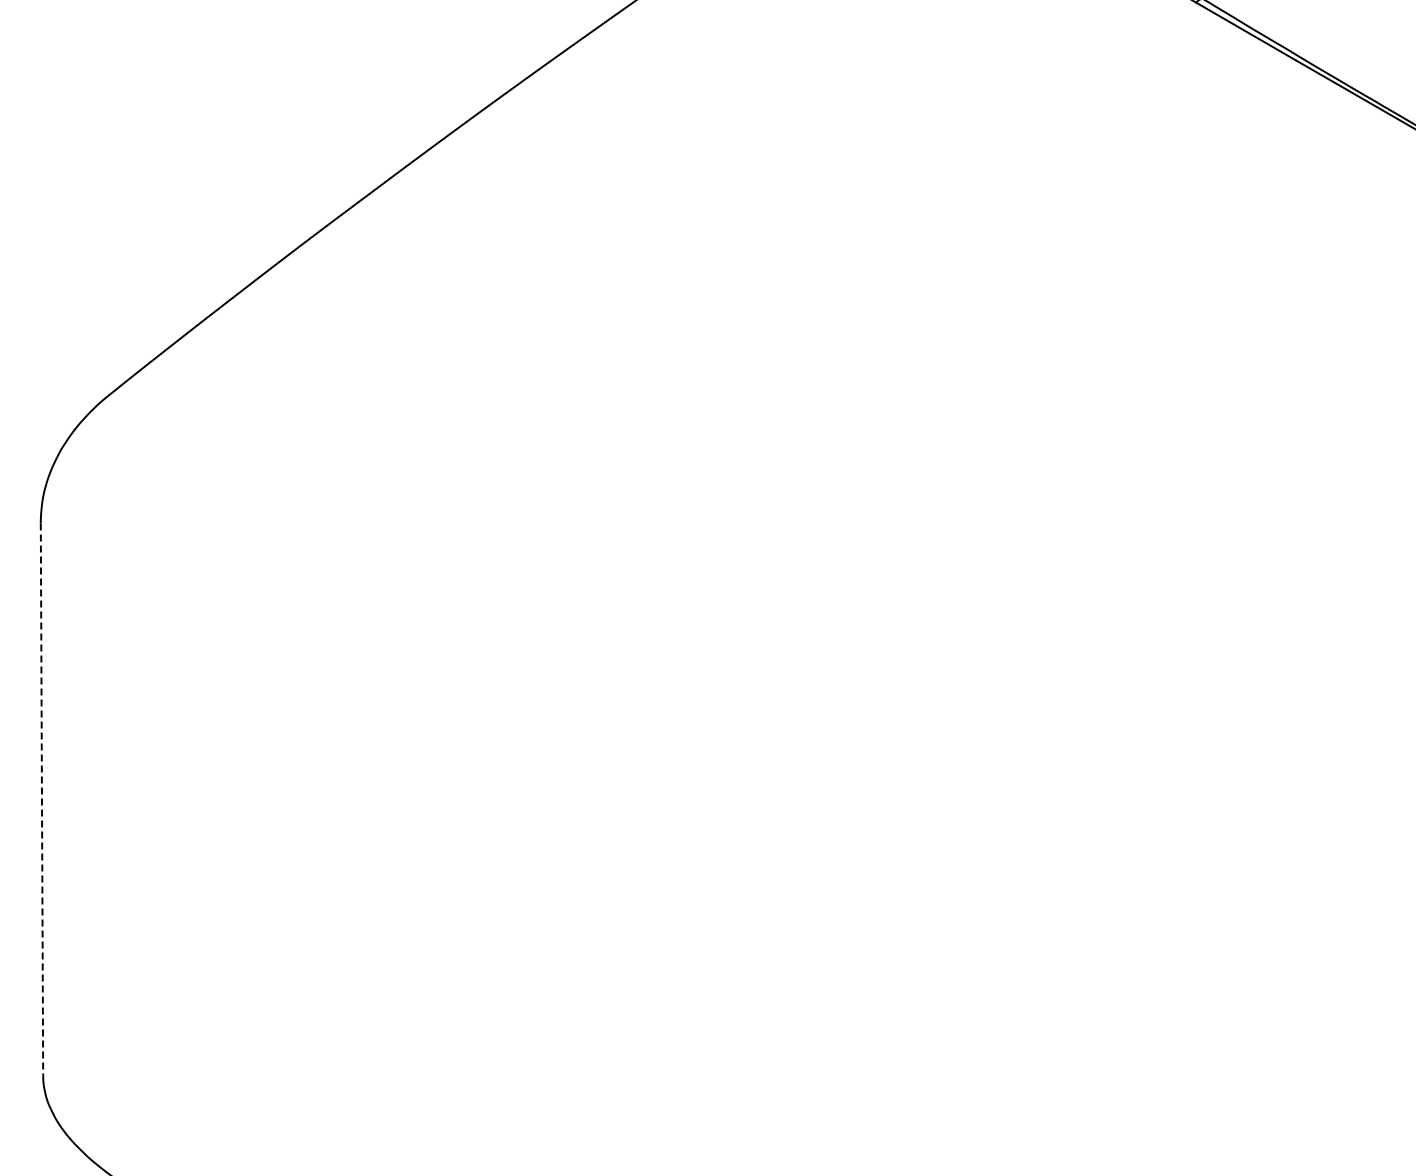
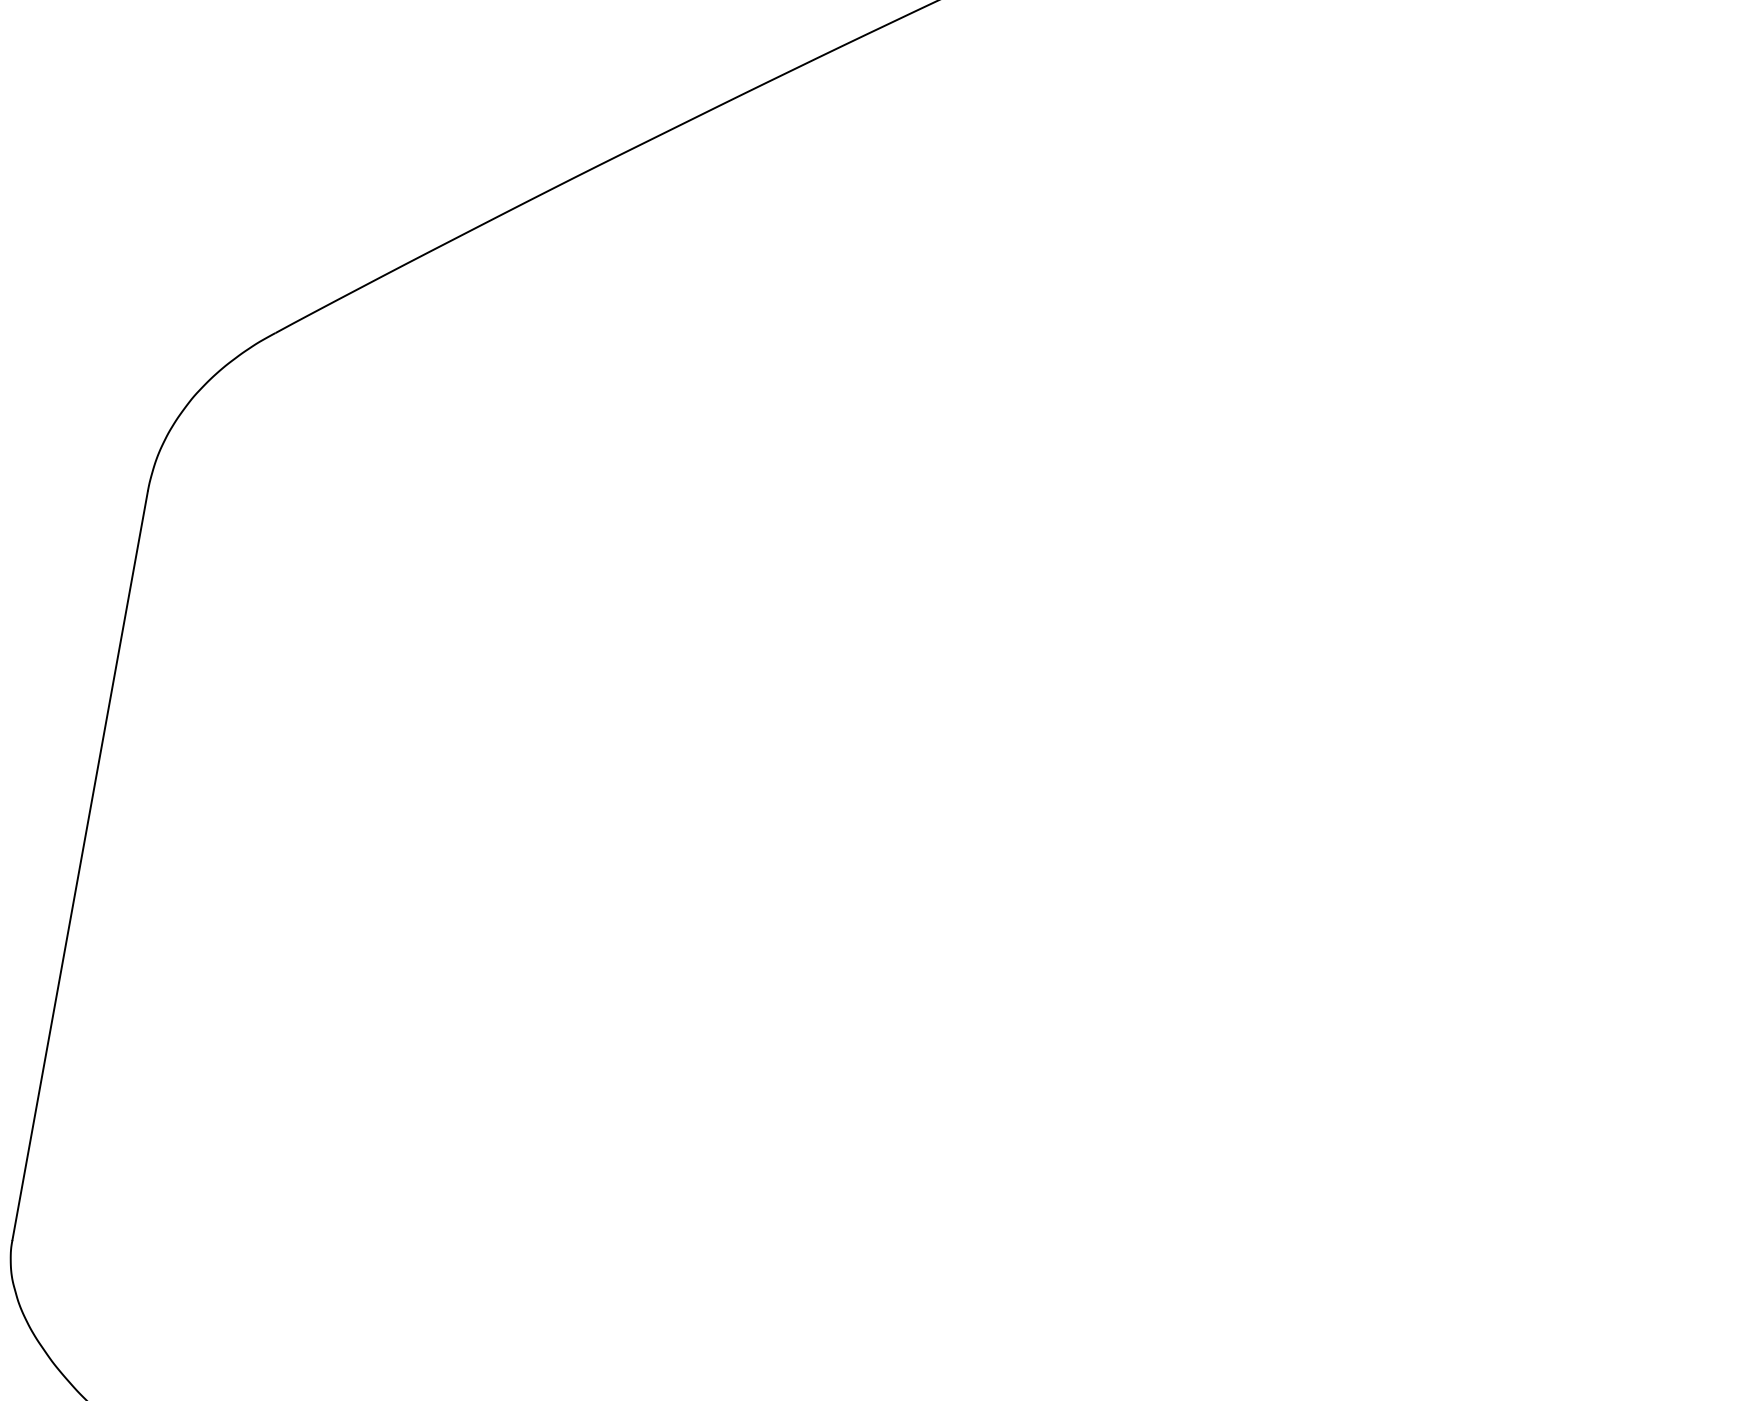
line: (42, 799) -> (80, 865), dashed -> solid

